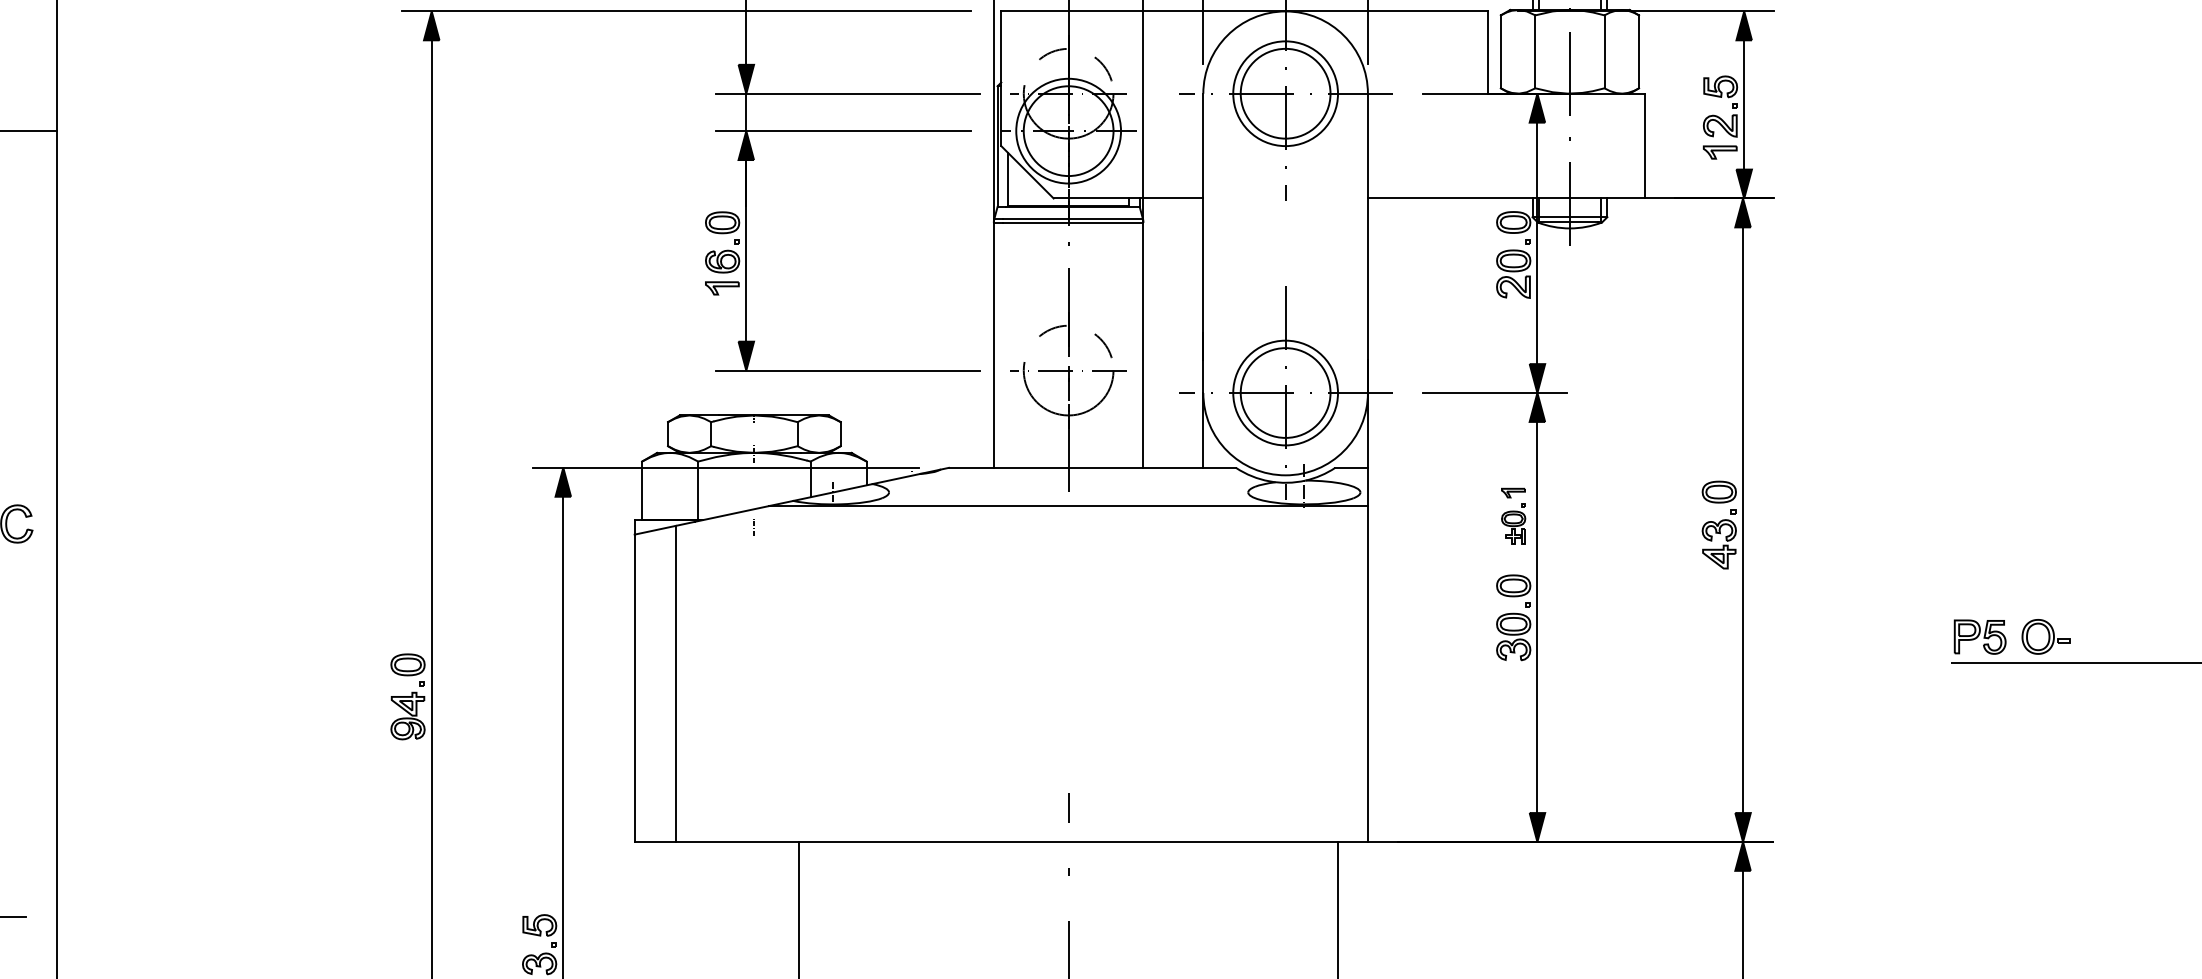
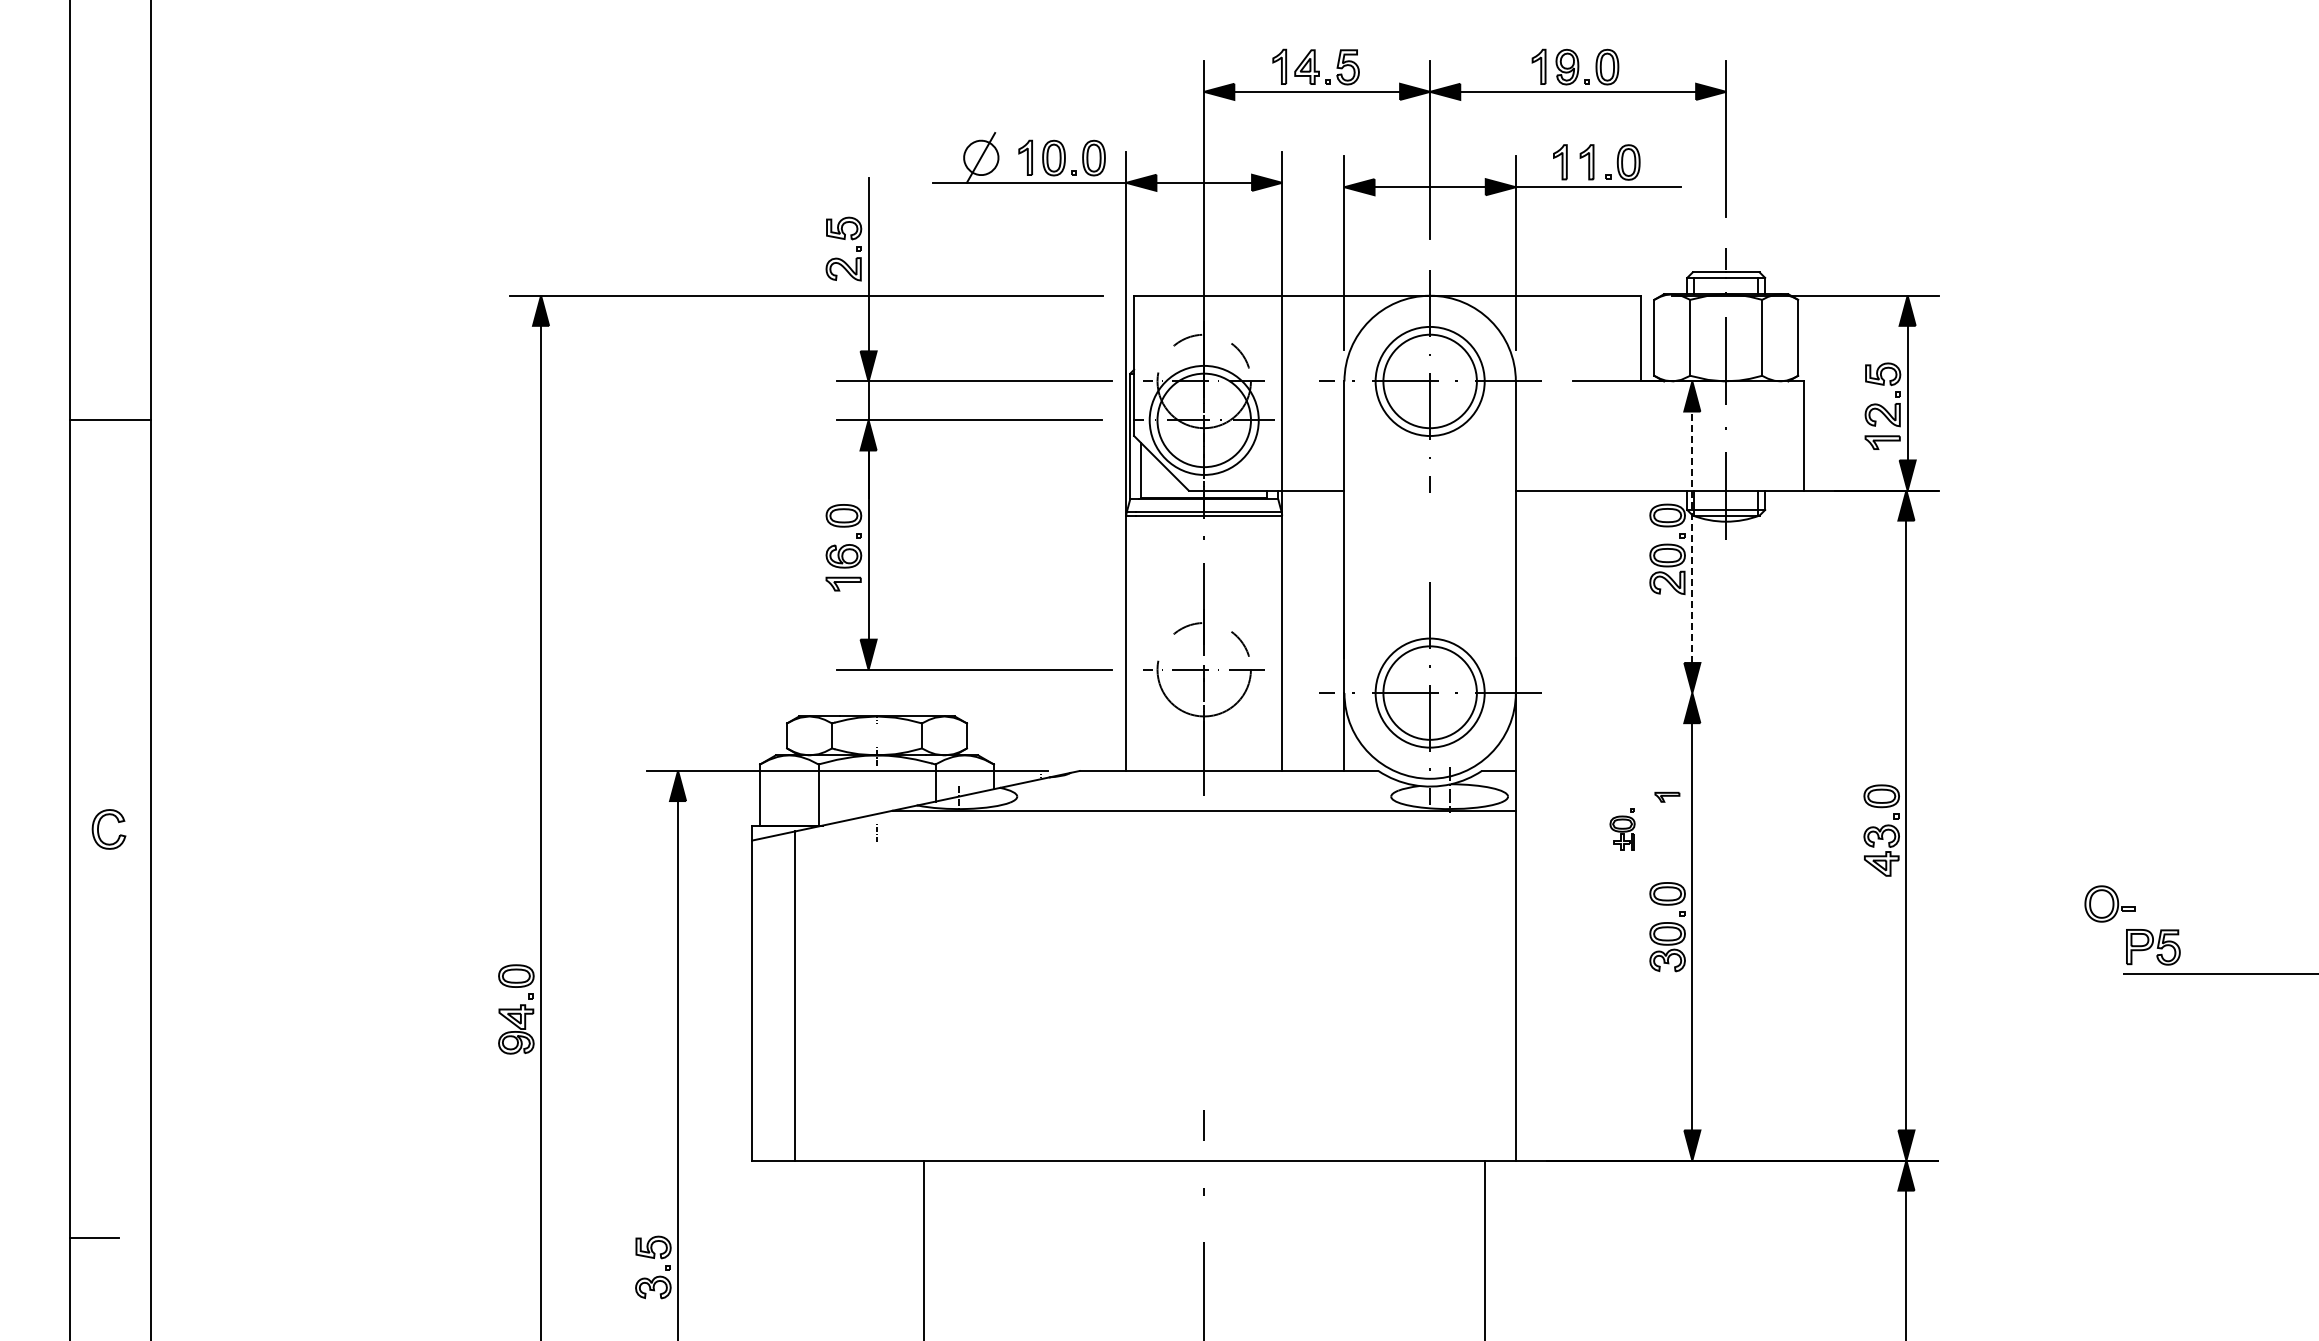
line: (1537, 243) -> (1692, 537), solid -> dashed
line: (1494, 393) -> (1647, 693), removed
part: (1513, 524) -> (1622, 829), moved
part: (2045, 636) -> (2109, 903), moved

